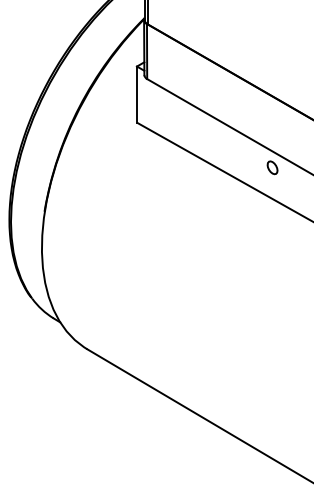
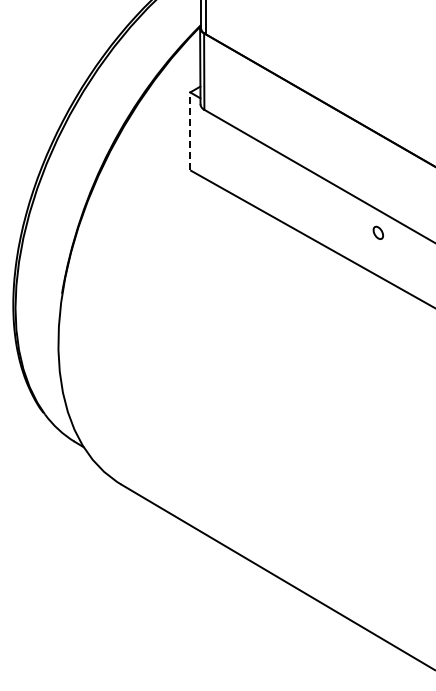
line: (137, 94) -> (190, 131), solid -> dashed
part: (272, 167) -> (378, 232), size x0.7

